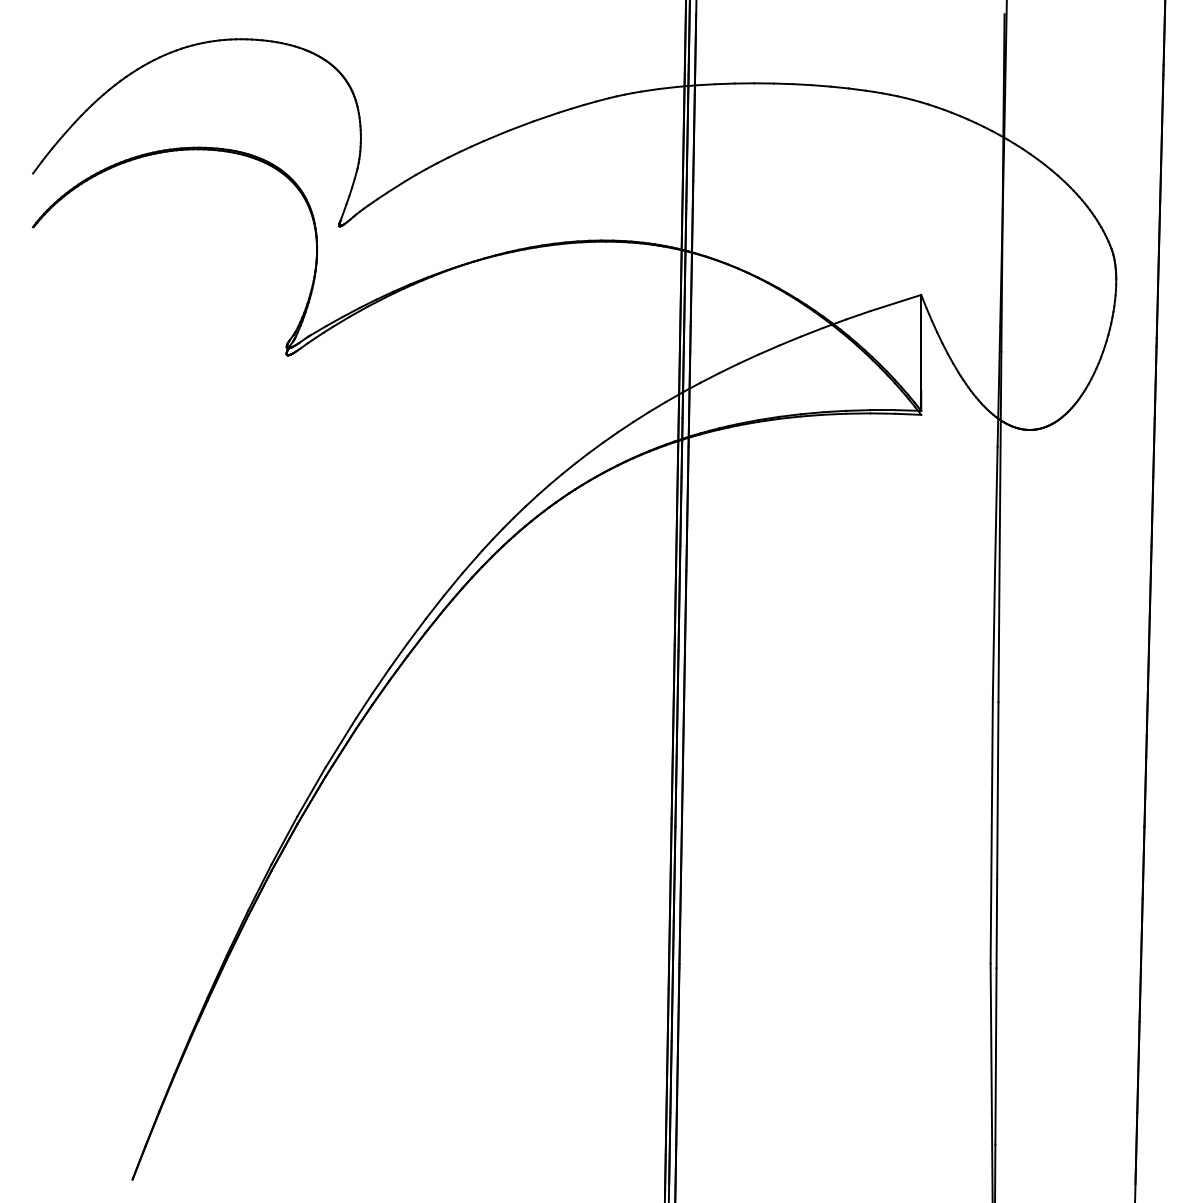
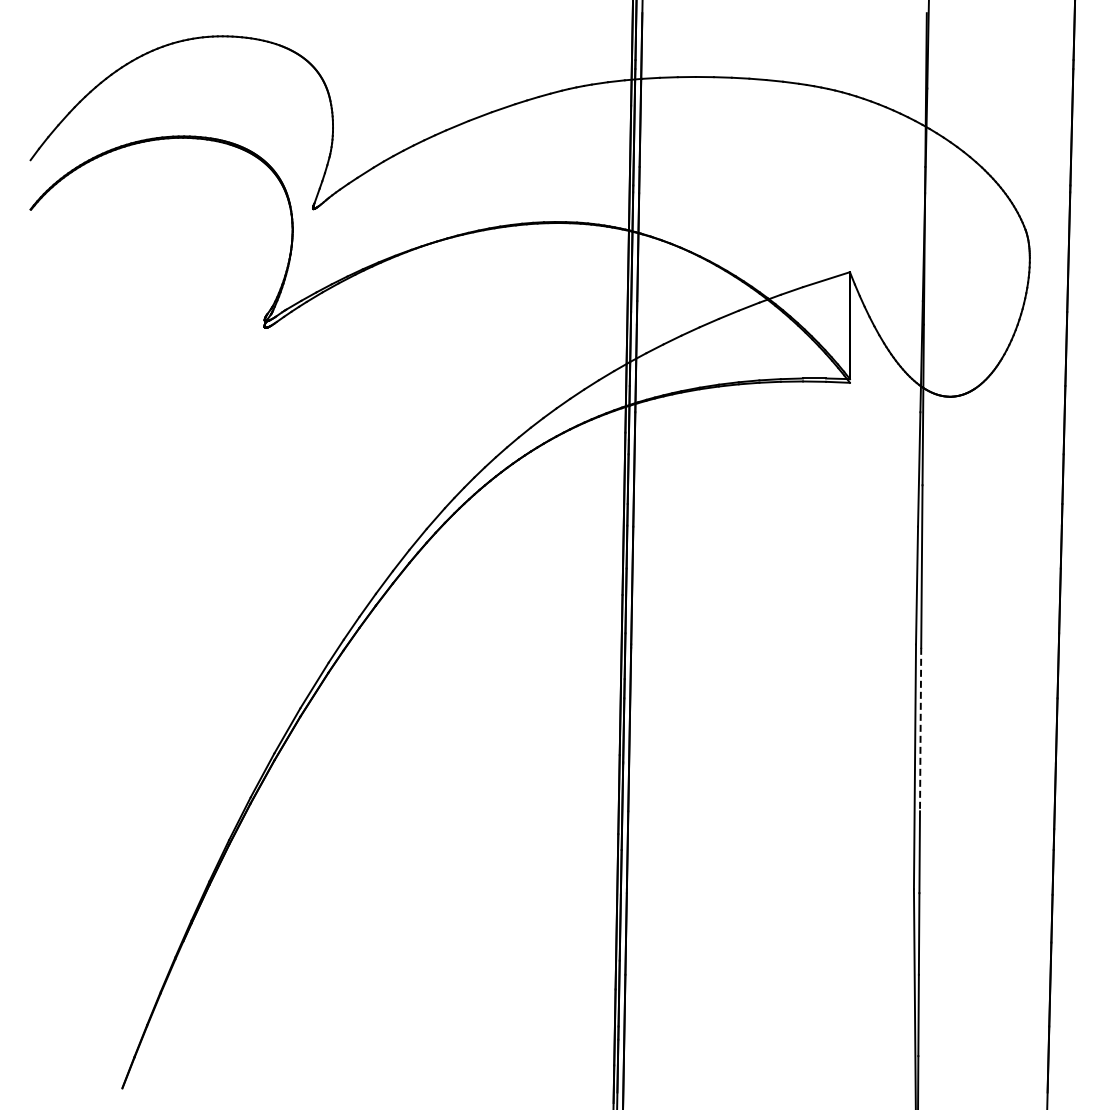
line: (997, 790) -> (920, 729), solid -> dashed

